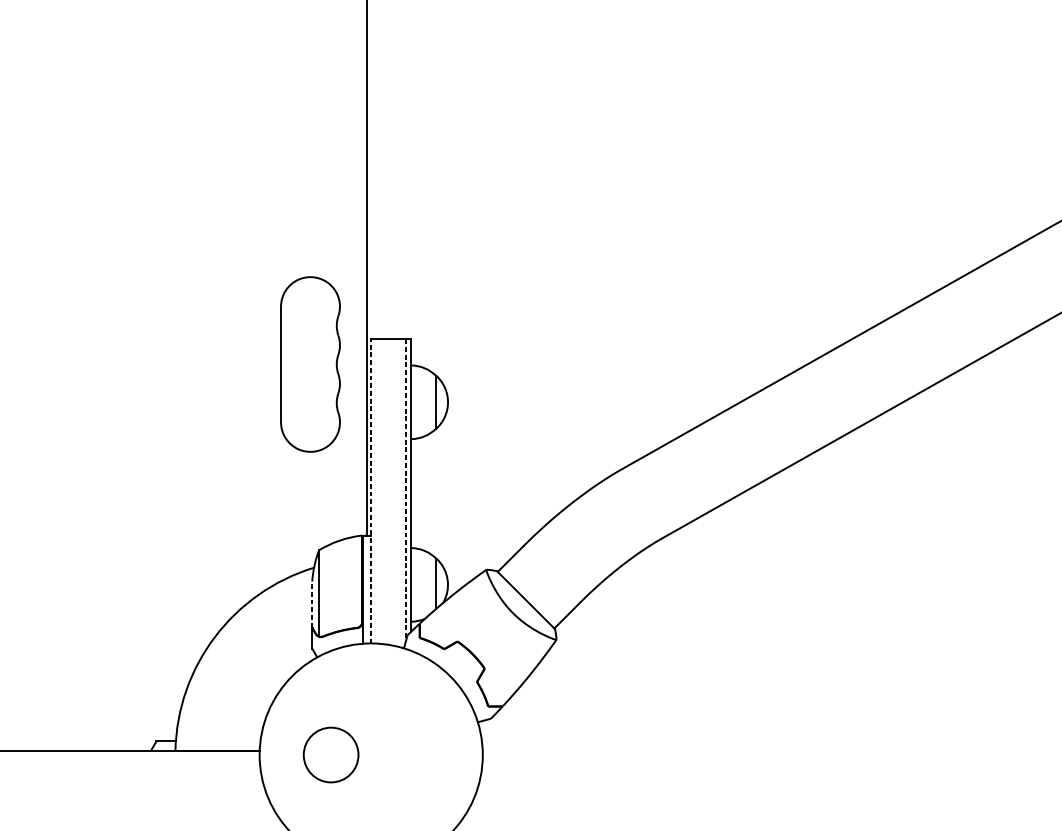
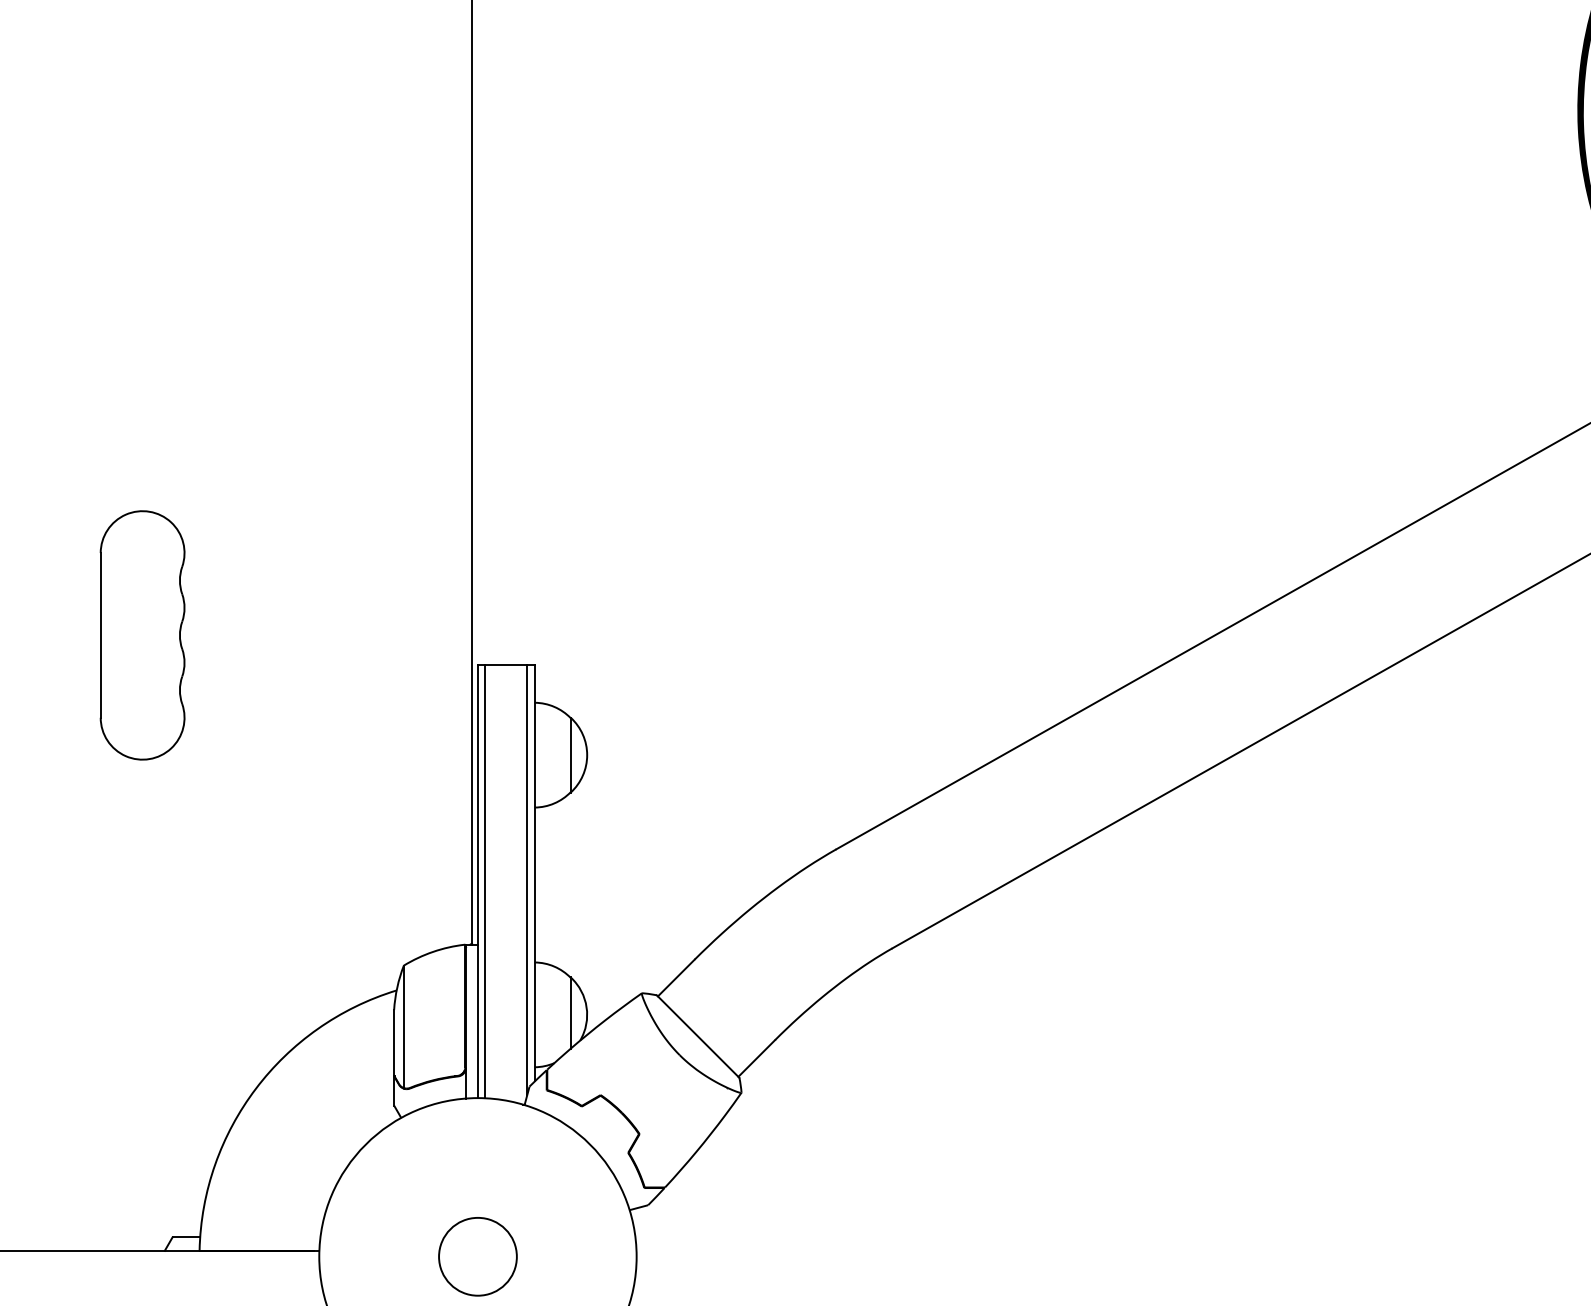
part: (310, 364) -> (142, 635), moved
line: (406, 490) -> (527, 880), dashed -> solid
line: (370, 491) -> (477, 881), dashed -> solid
line: (376, 491) -> (485, 881), added
line: (312, 604) -> (394, 1042), dashed -> solid
circle: (330, 754) -> (477, 1256), moved

